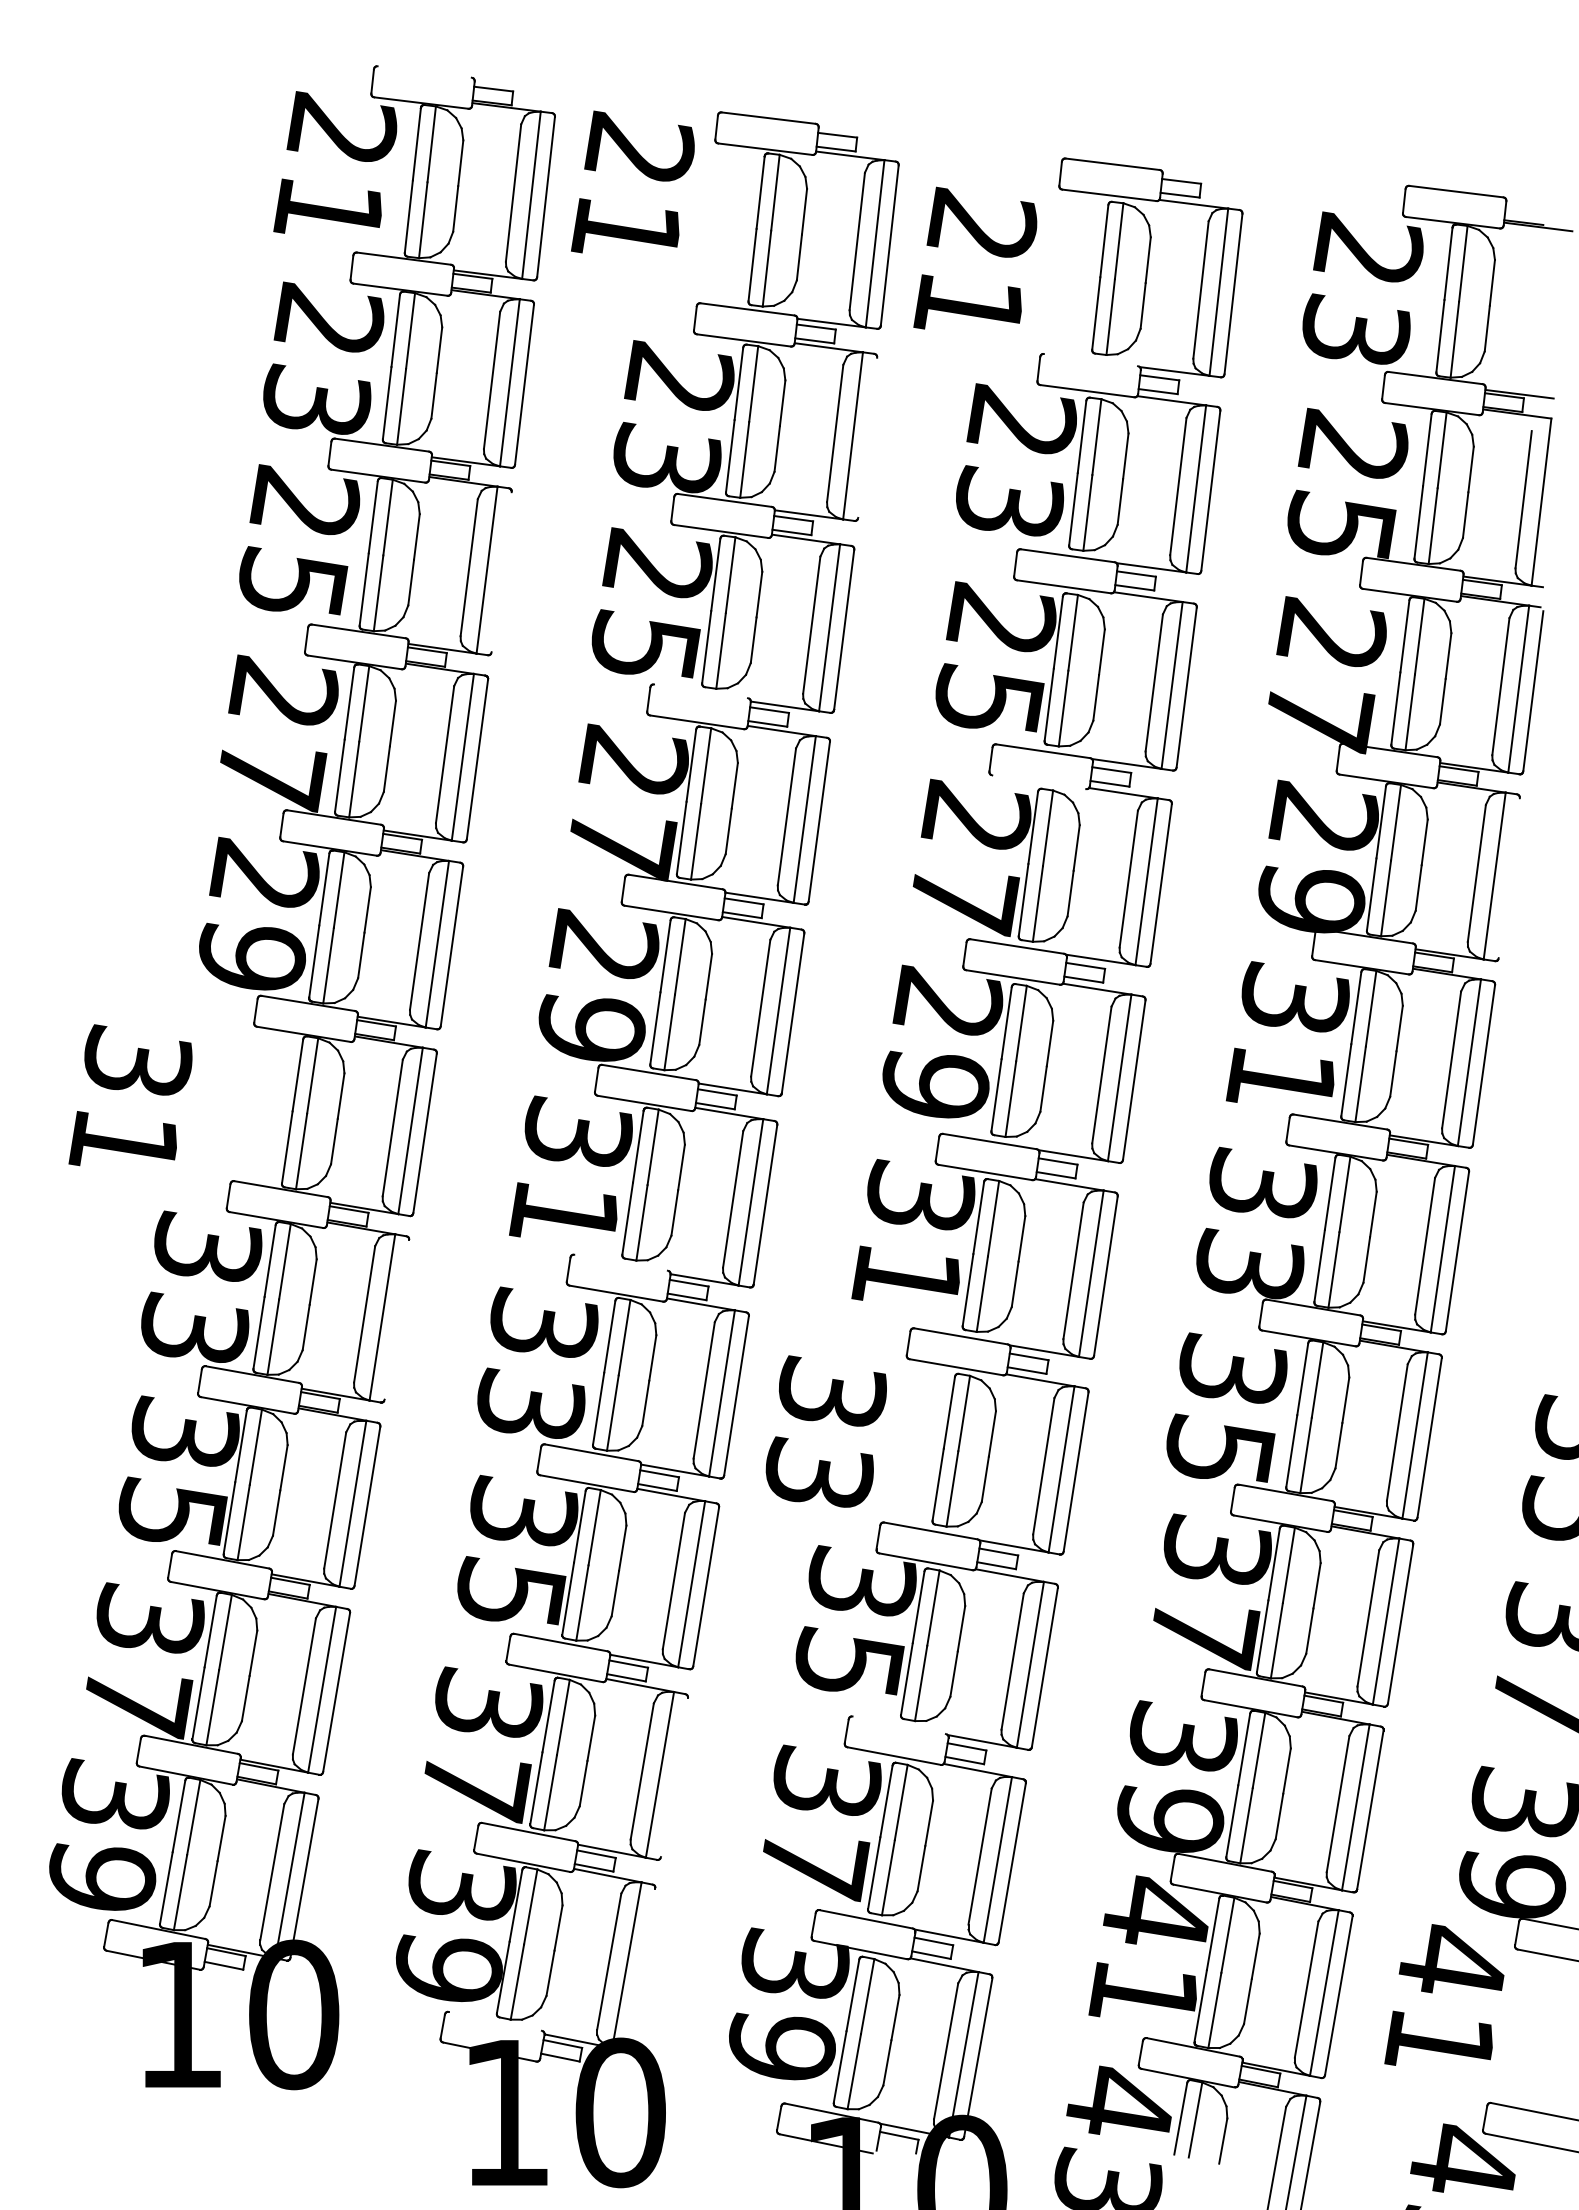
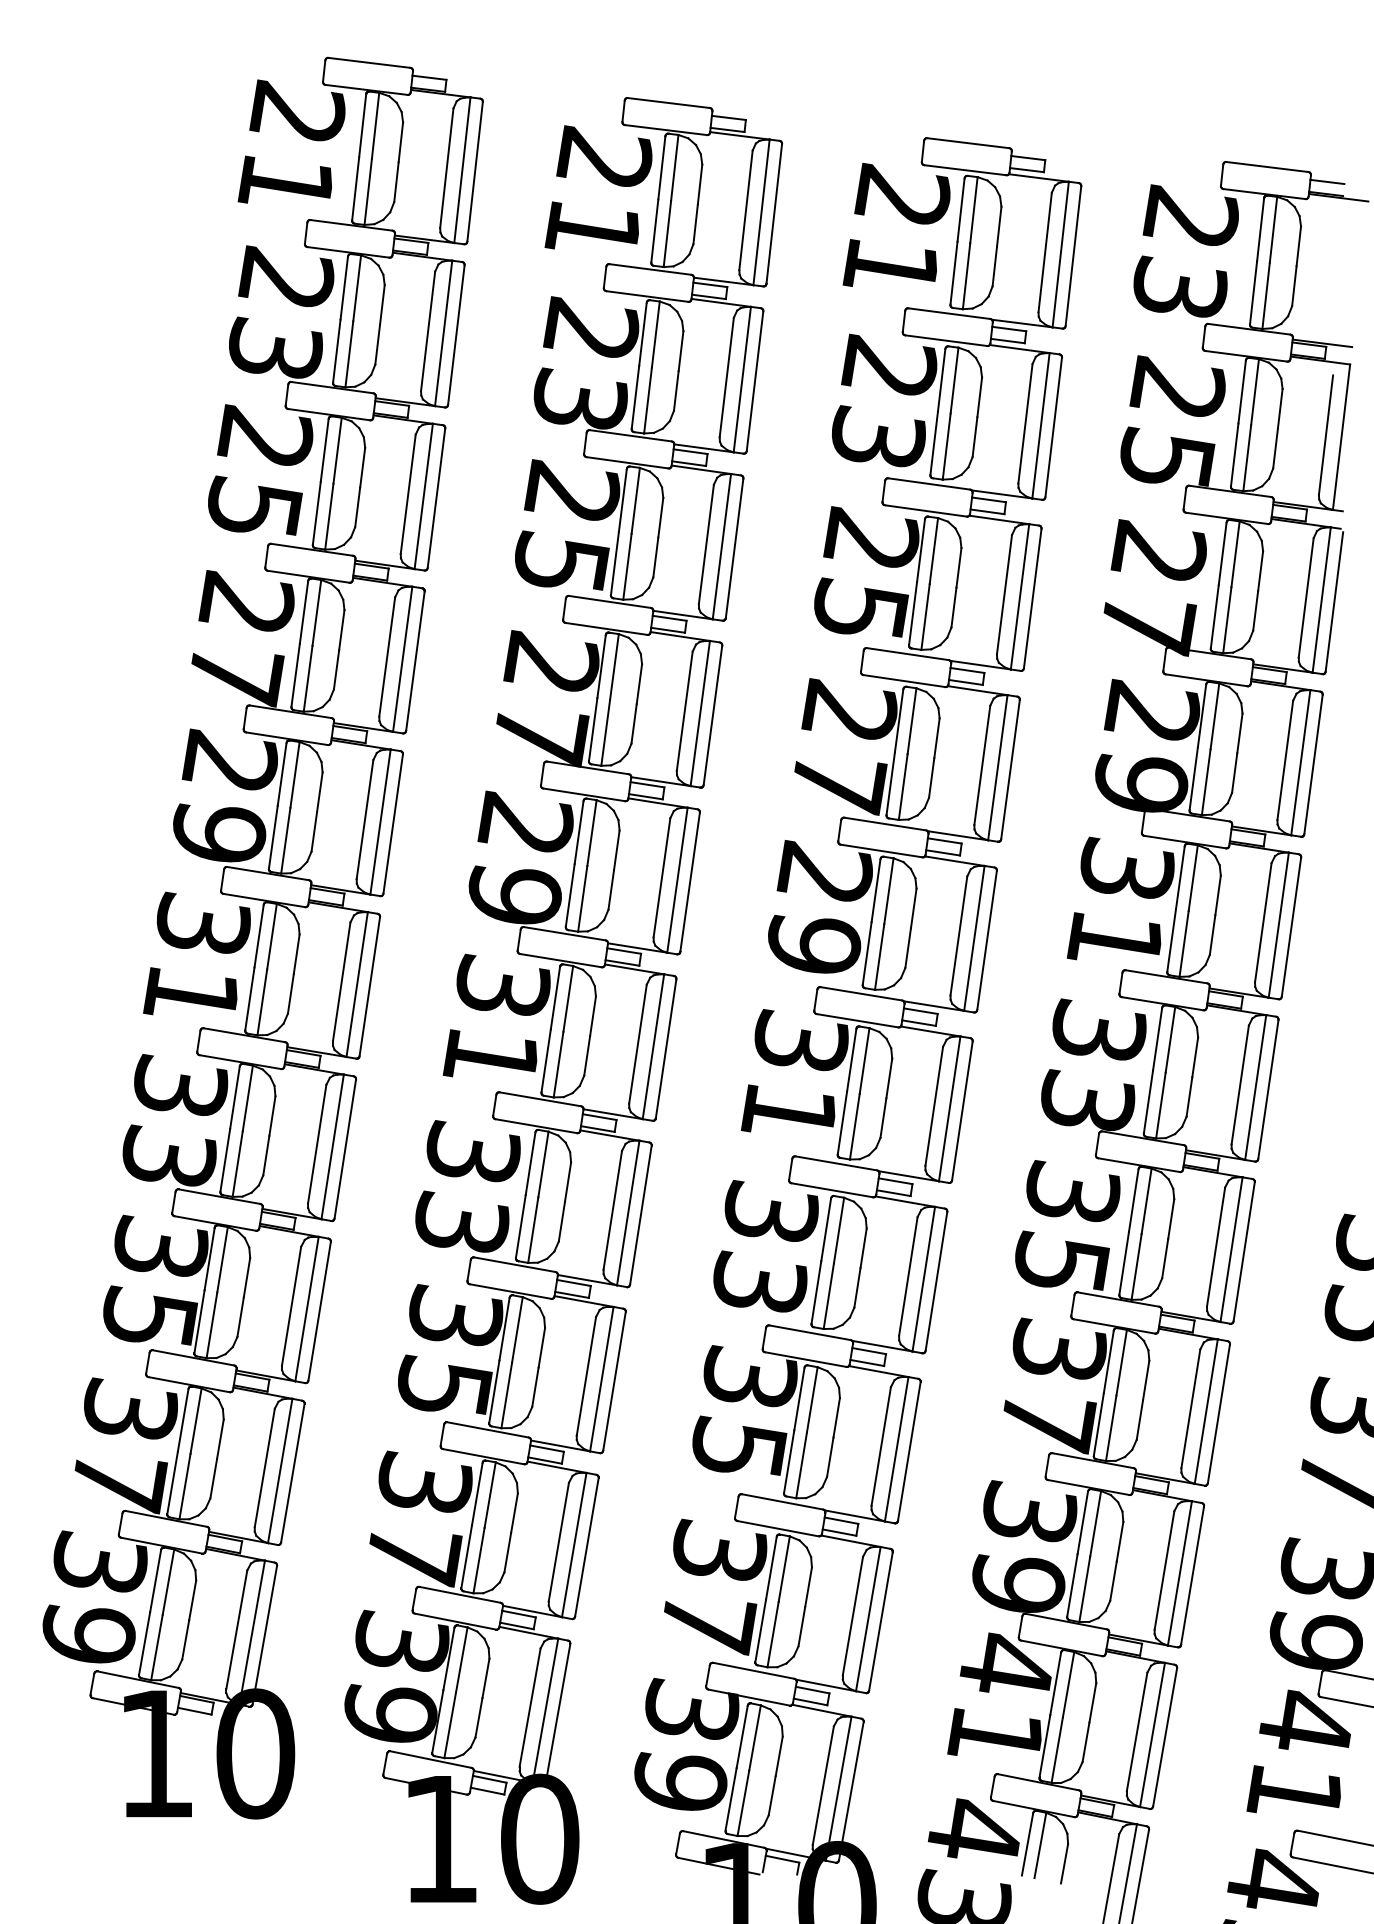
line: (424, 71) -> (369, 62), added
text: (632, 181) -> (598, 186), moved
line: (1524, 208) -> (1326, 181), added
text: (975, 257) -> (896, 224), moved
line: (1090, 360) -> (948, 313), added
line: (867, 437) -> (754, 381), added
line: (501, 572) -> (436, 498), added
line: (701, 691) -> (610, 602), added
line: (1039, 782) -> (904, 681), added
line: (1508, 878) -> (1312, 764), added
text: (130, 1095) -> (196, 953), moved
line: (620, 1262) -> (539, 1099), added
line: (396, 1319) -> (344, 1148), added
text: (825, 1431) -> (765, 1246), moved
line: (898, 1725) -> (781, 1502), added
line: (673, 1777) -> (586, 1547), added
line: (641, 1967) -> (558, 1712), added
text: (1444, 1994) -> (1298, 1751), moved
line: (494, 2020) -> (430, 1758), added

